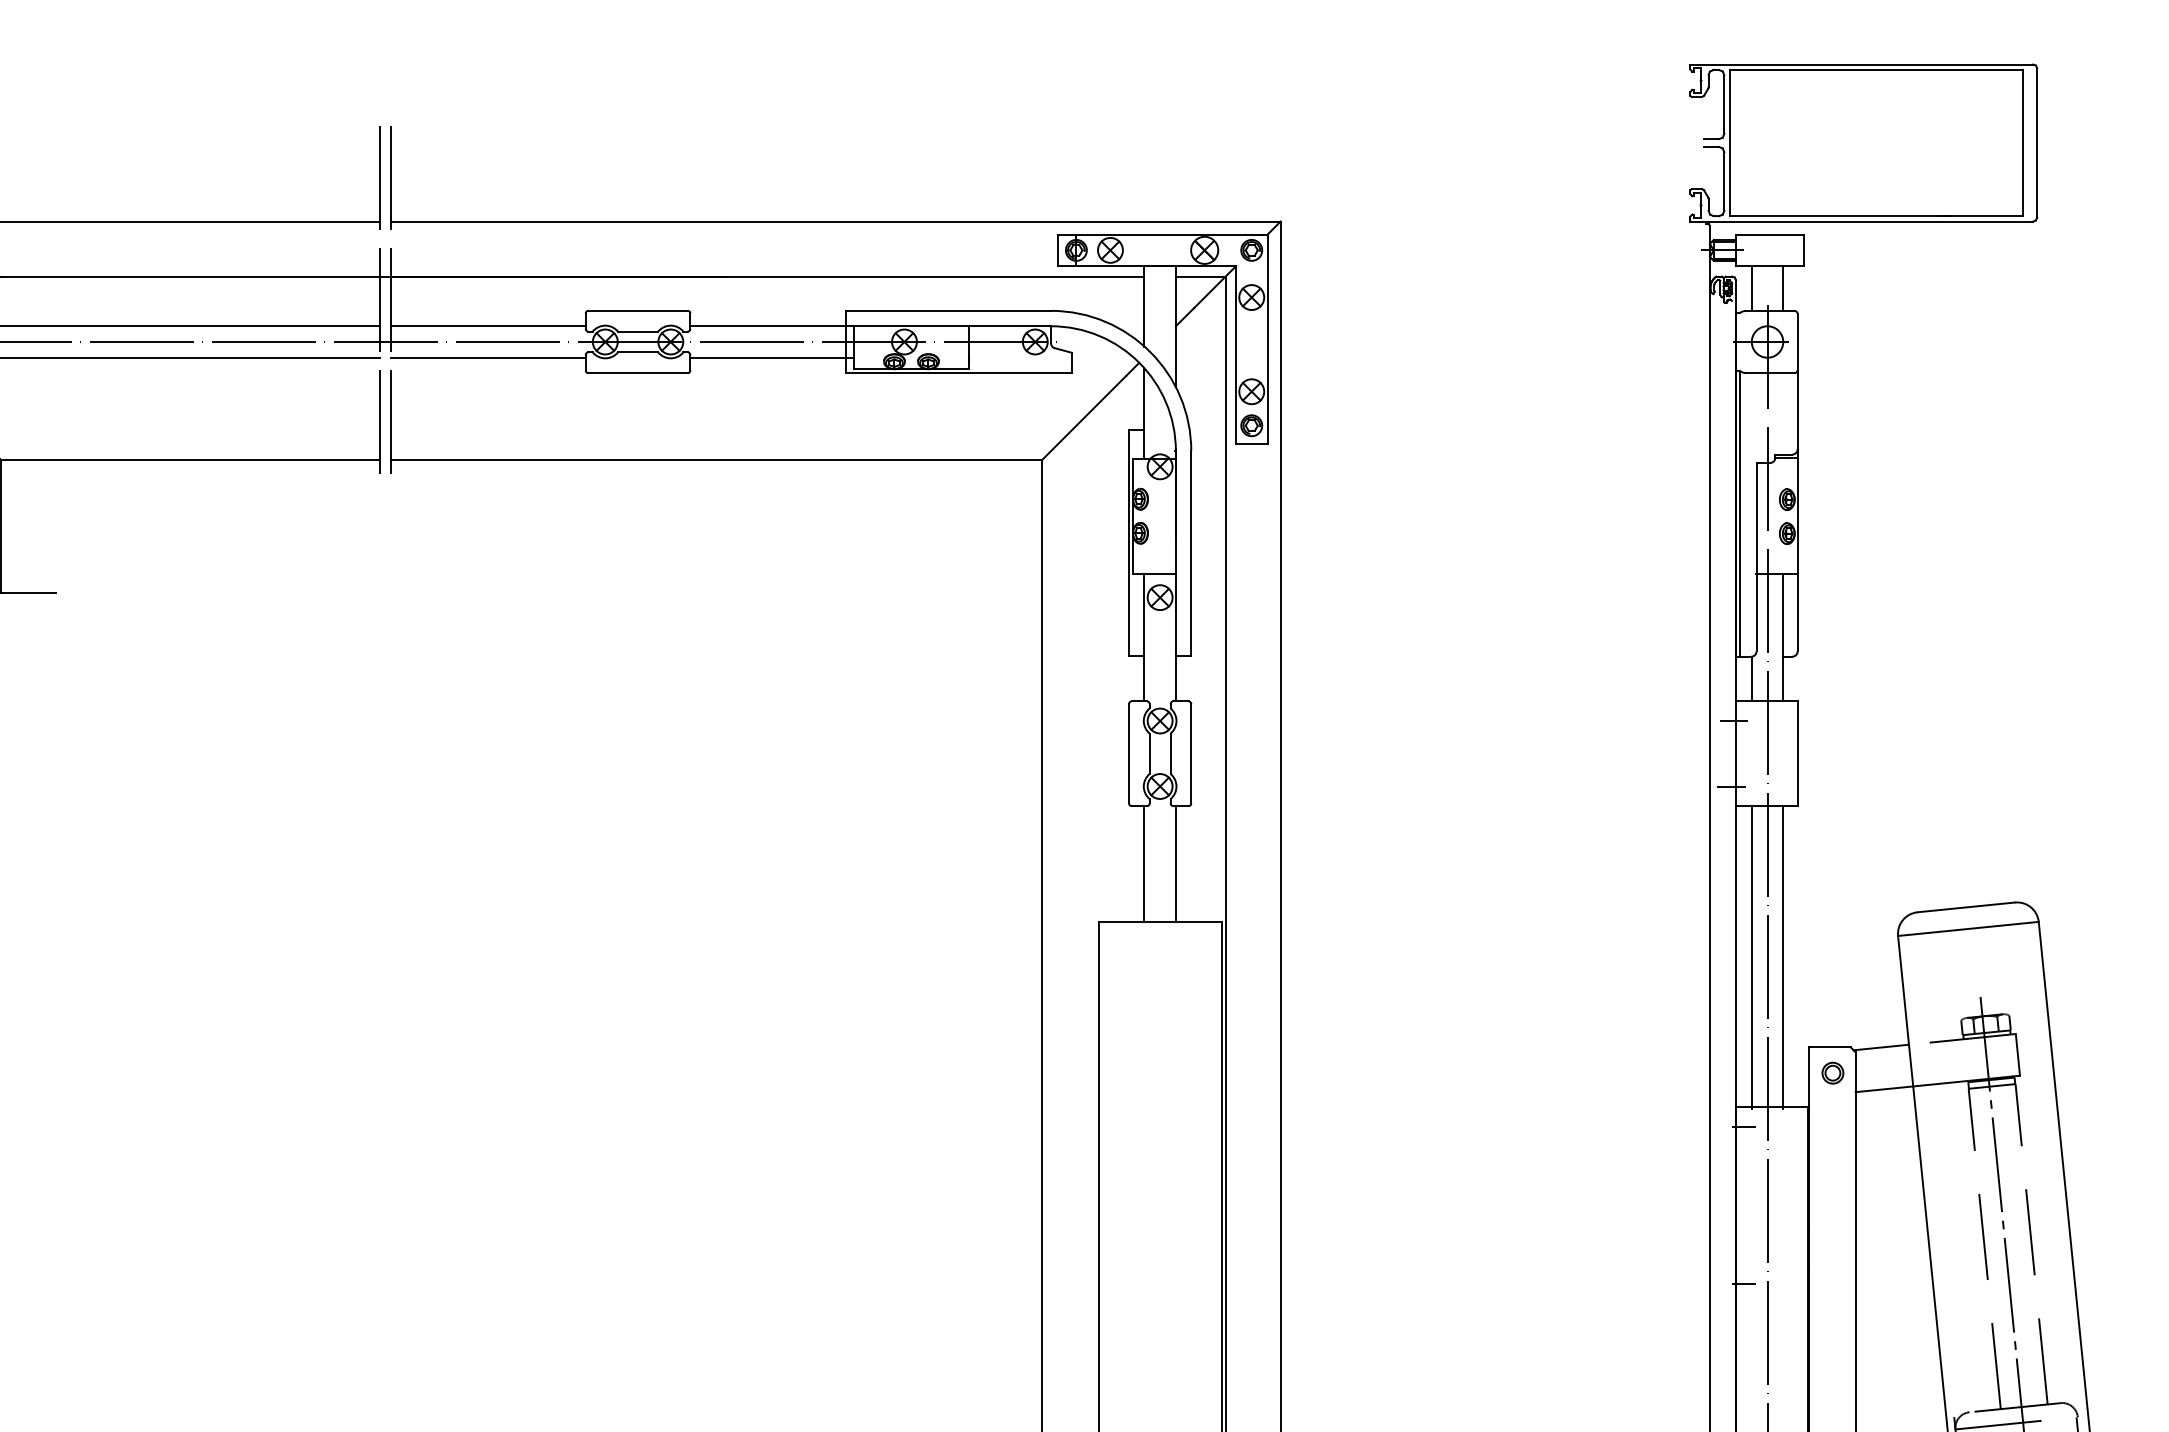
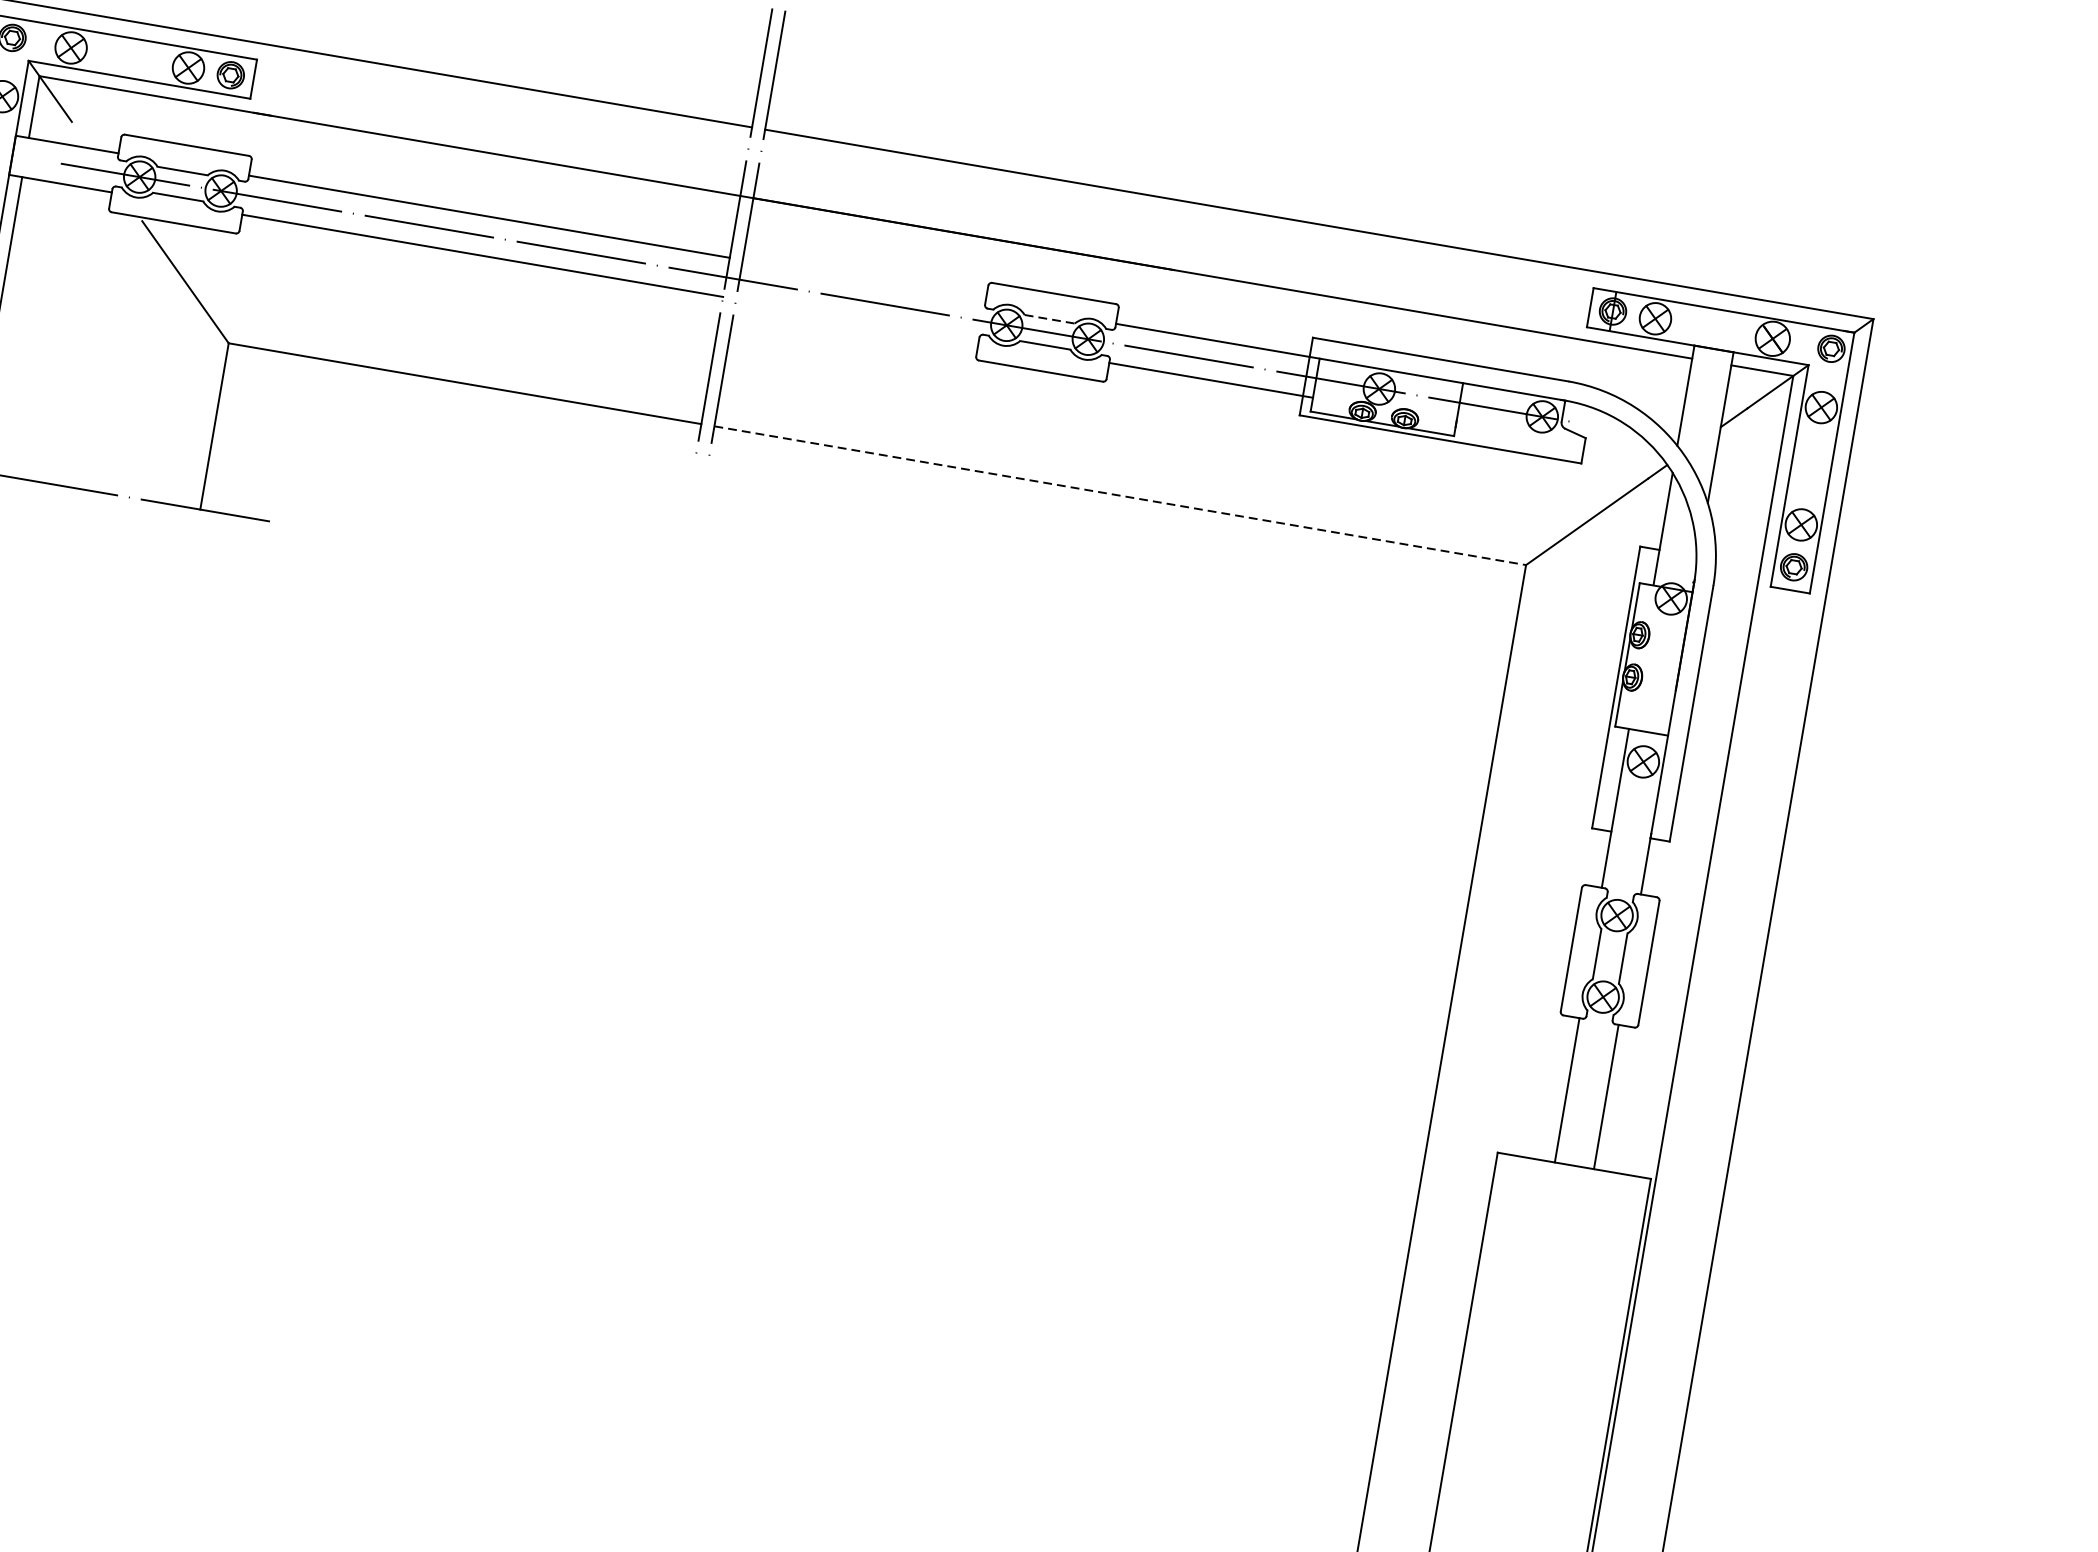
line: (487, 326) -> (863, 280), removed
line: (638, 331) -> (1050, 319), solid -> dashed
line: (487, 357) -> (856, 319), removed
line: (716, 459) -> (1120, 495), solid -> dashed

